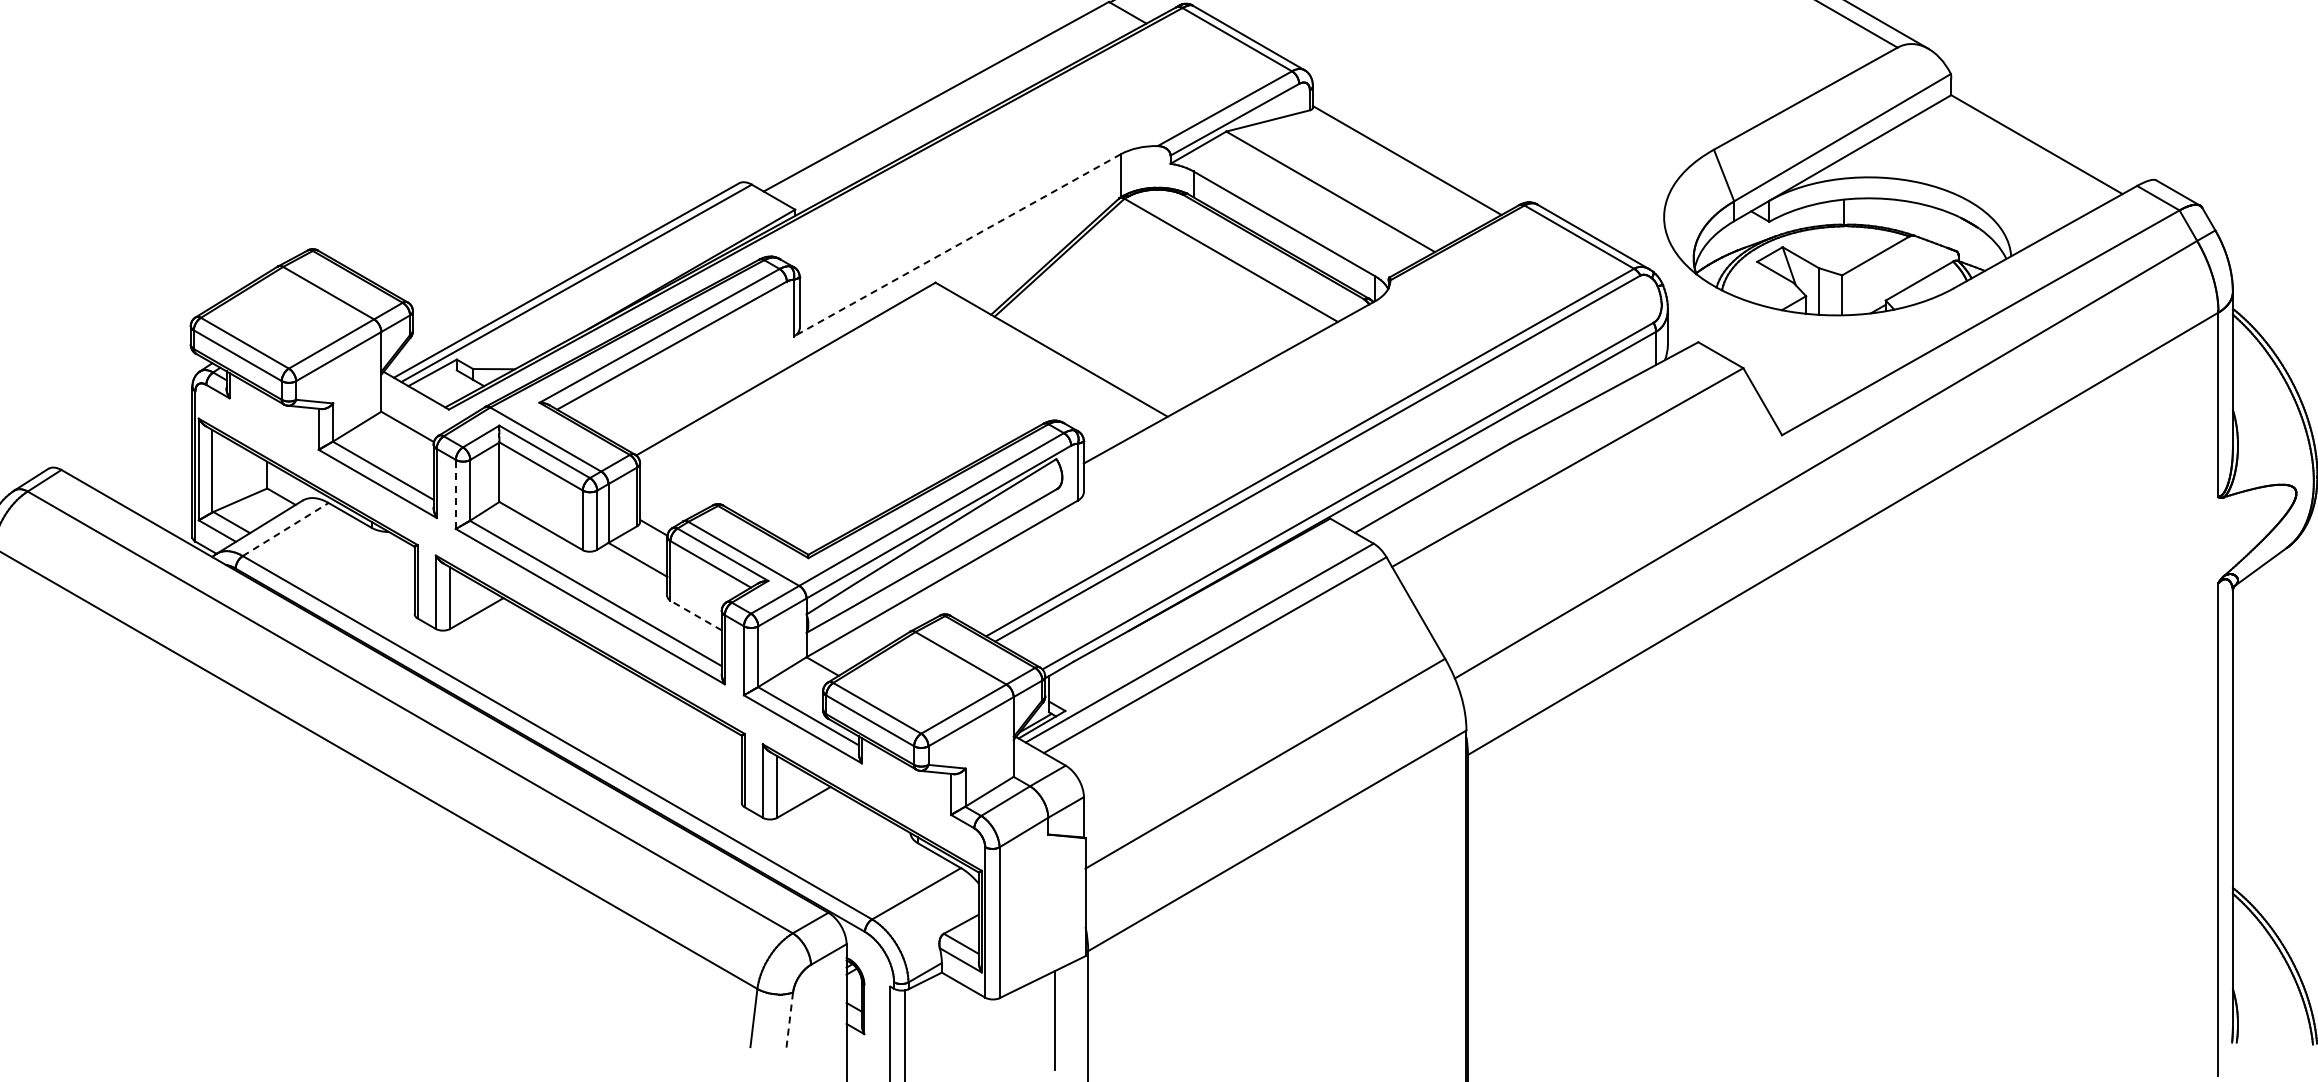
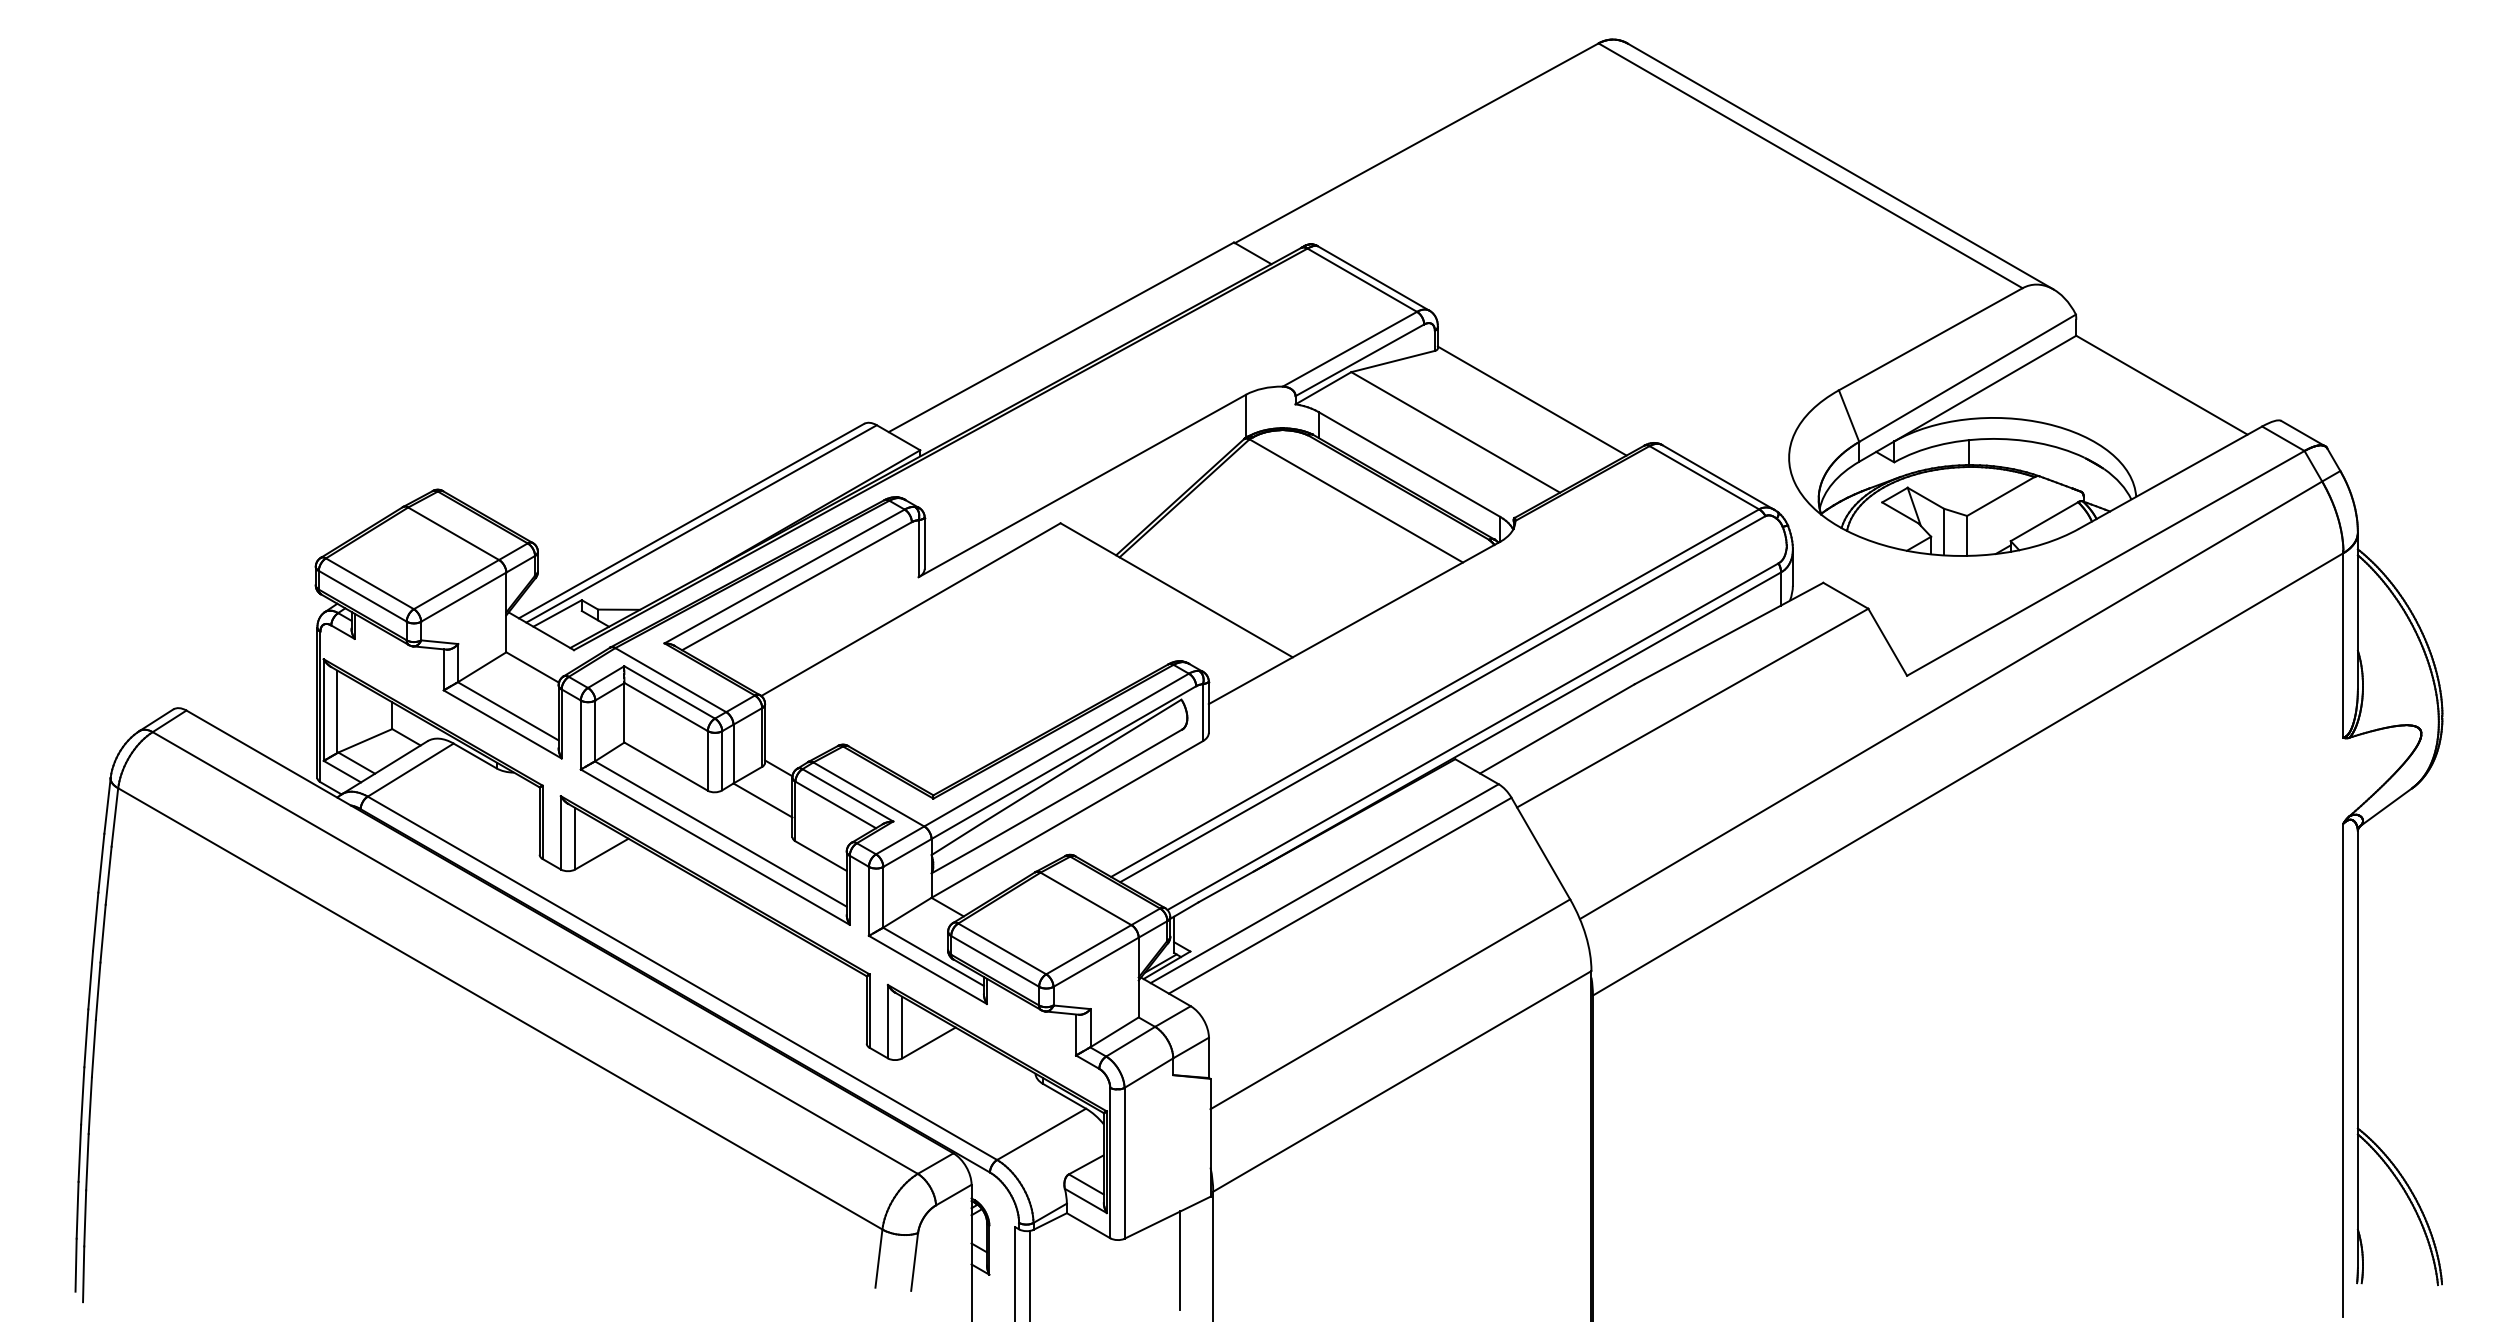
line: (956, 245) -> (1081, 486), dashed -> solid
line: (455, 494) -> (580, 735), dashed -> solid
line: (286, 528) -> (411, 769), dashed -> solid
line: (696, 615) -> (821, 856), dashed -> solid
line: (789, 1021) -> (914, 1262), dashed -> solid

